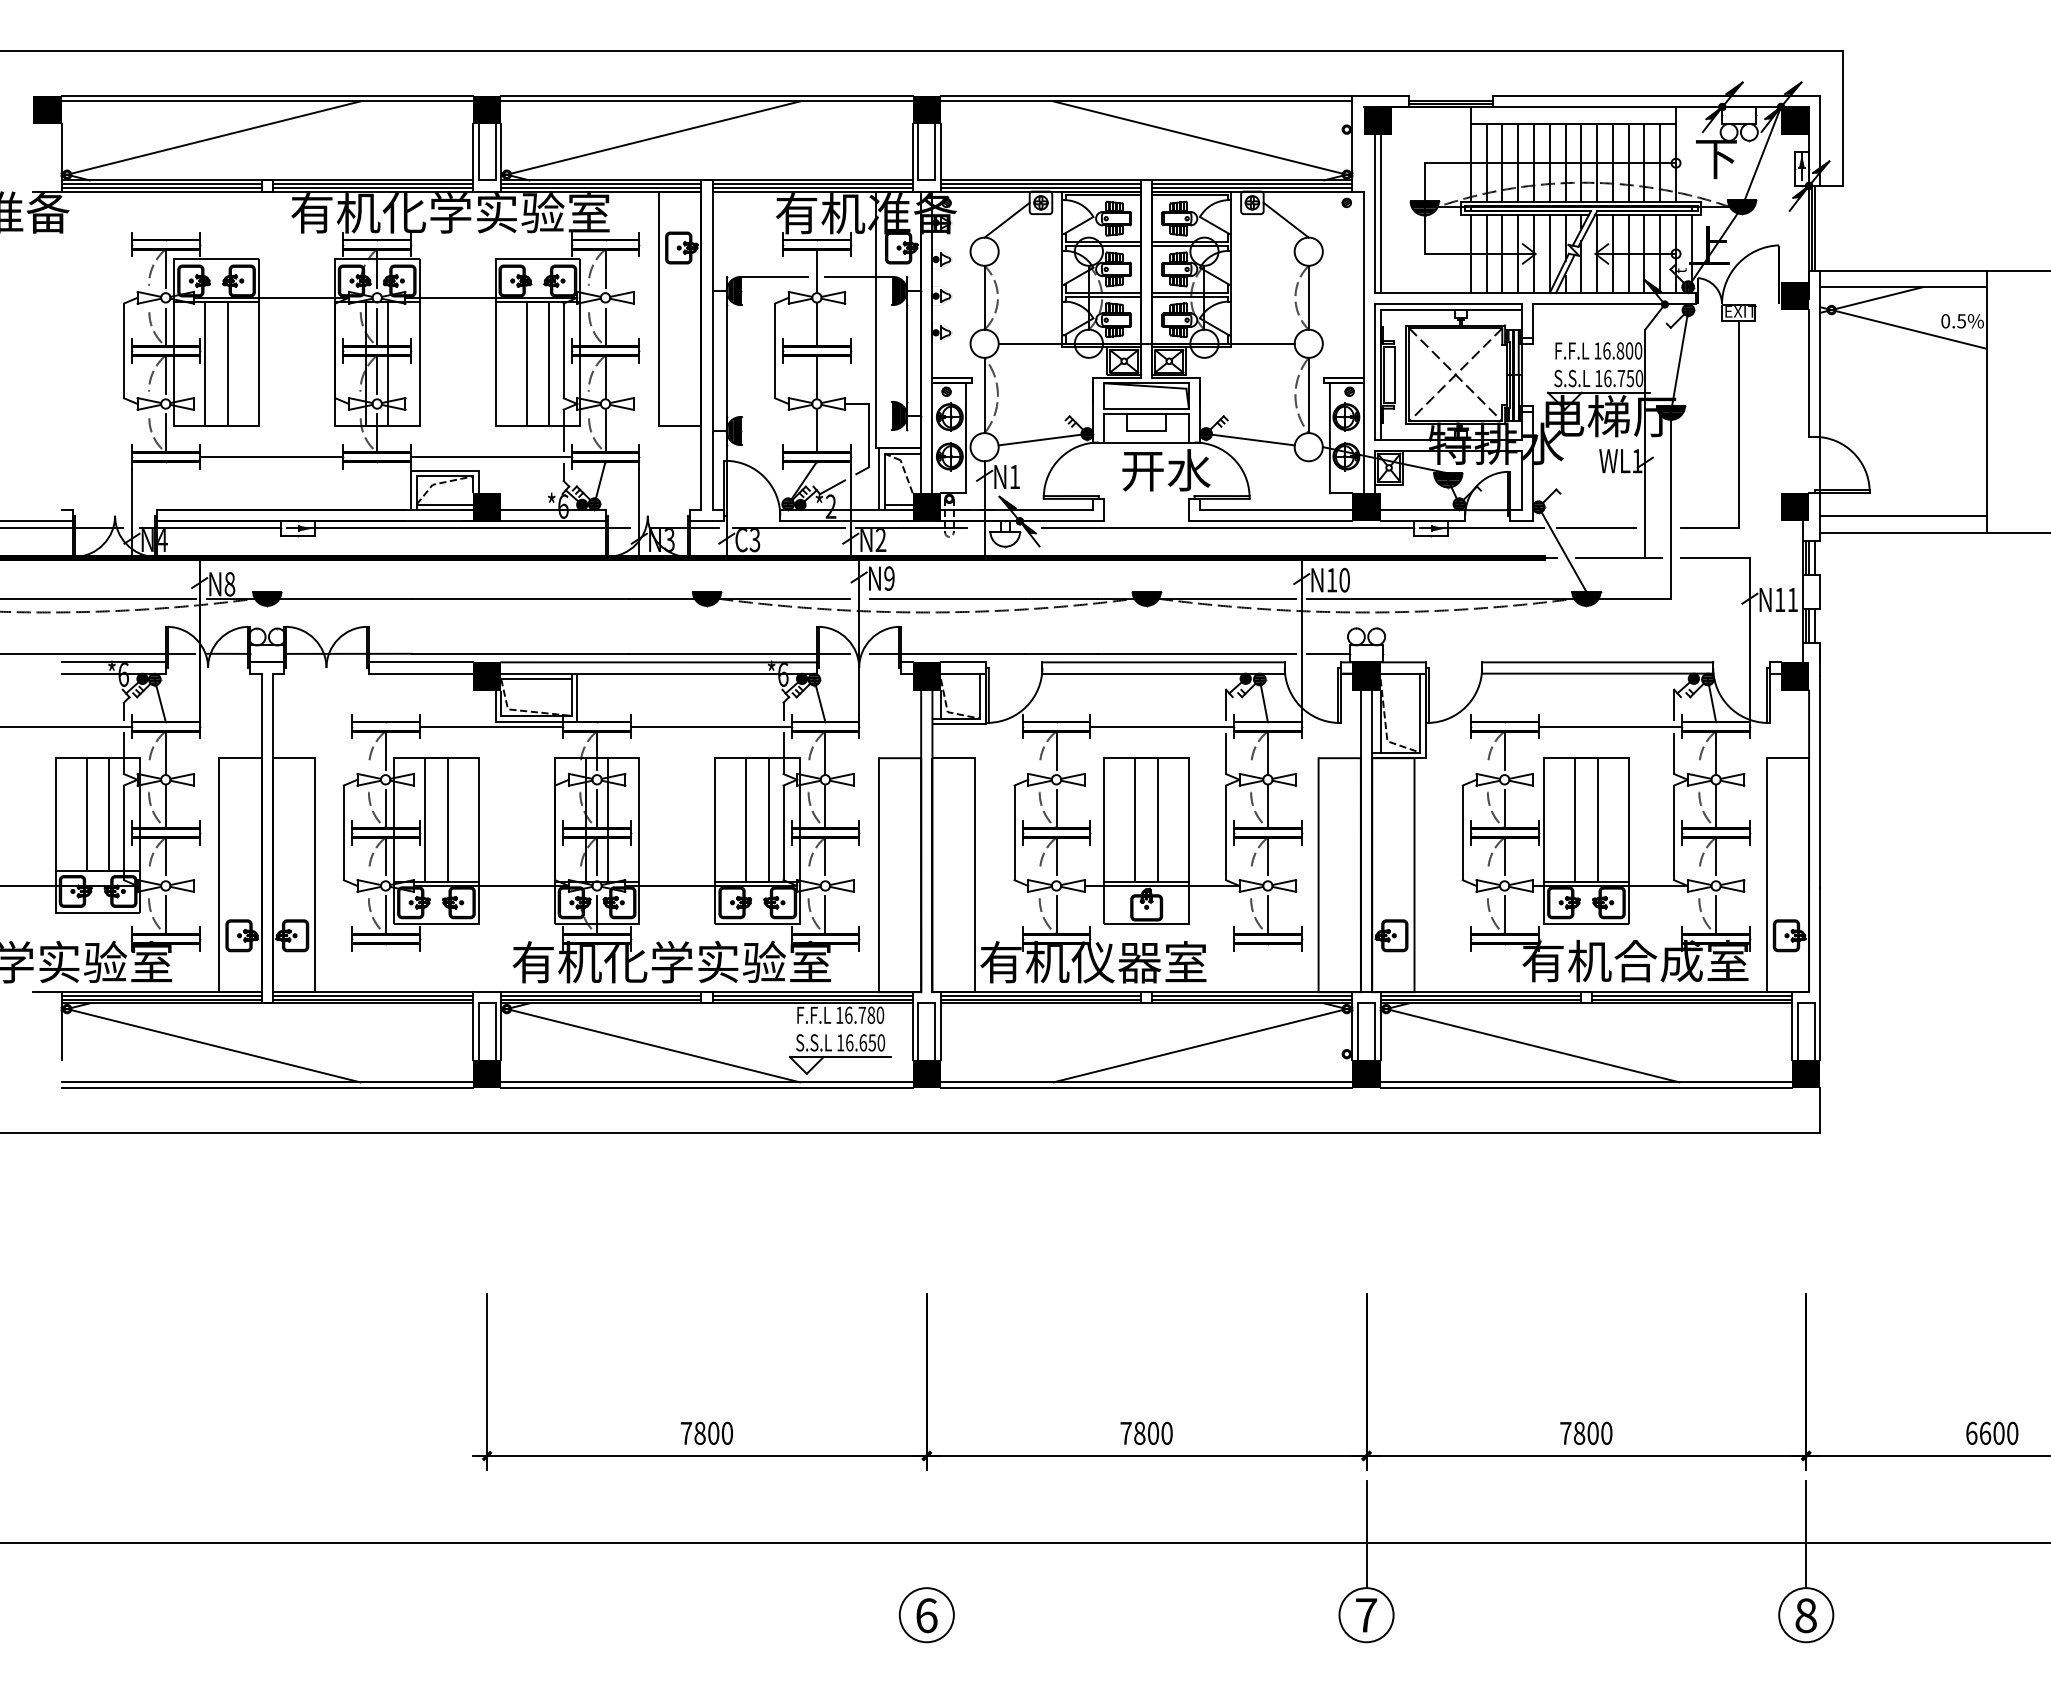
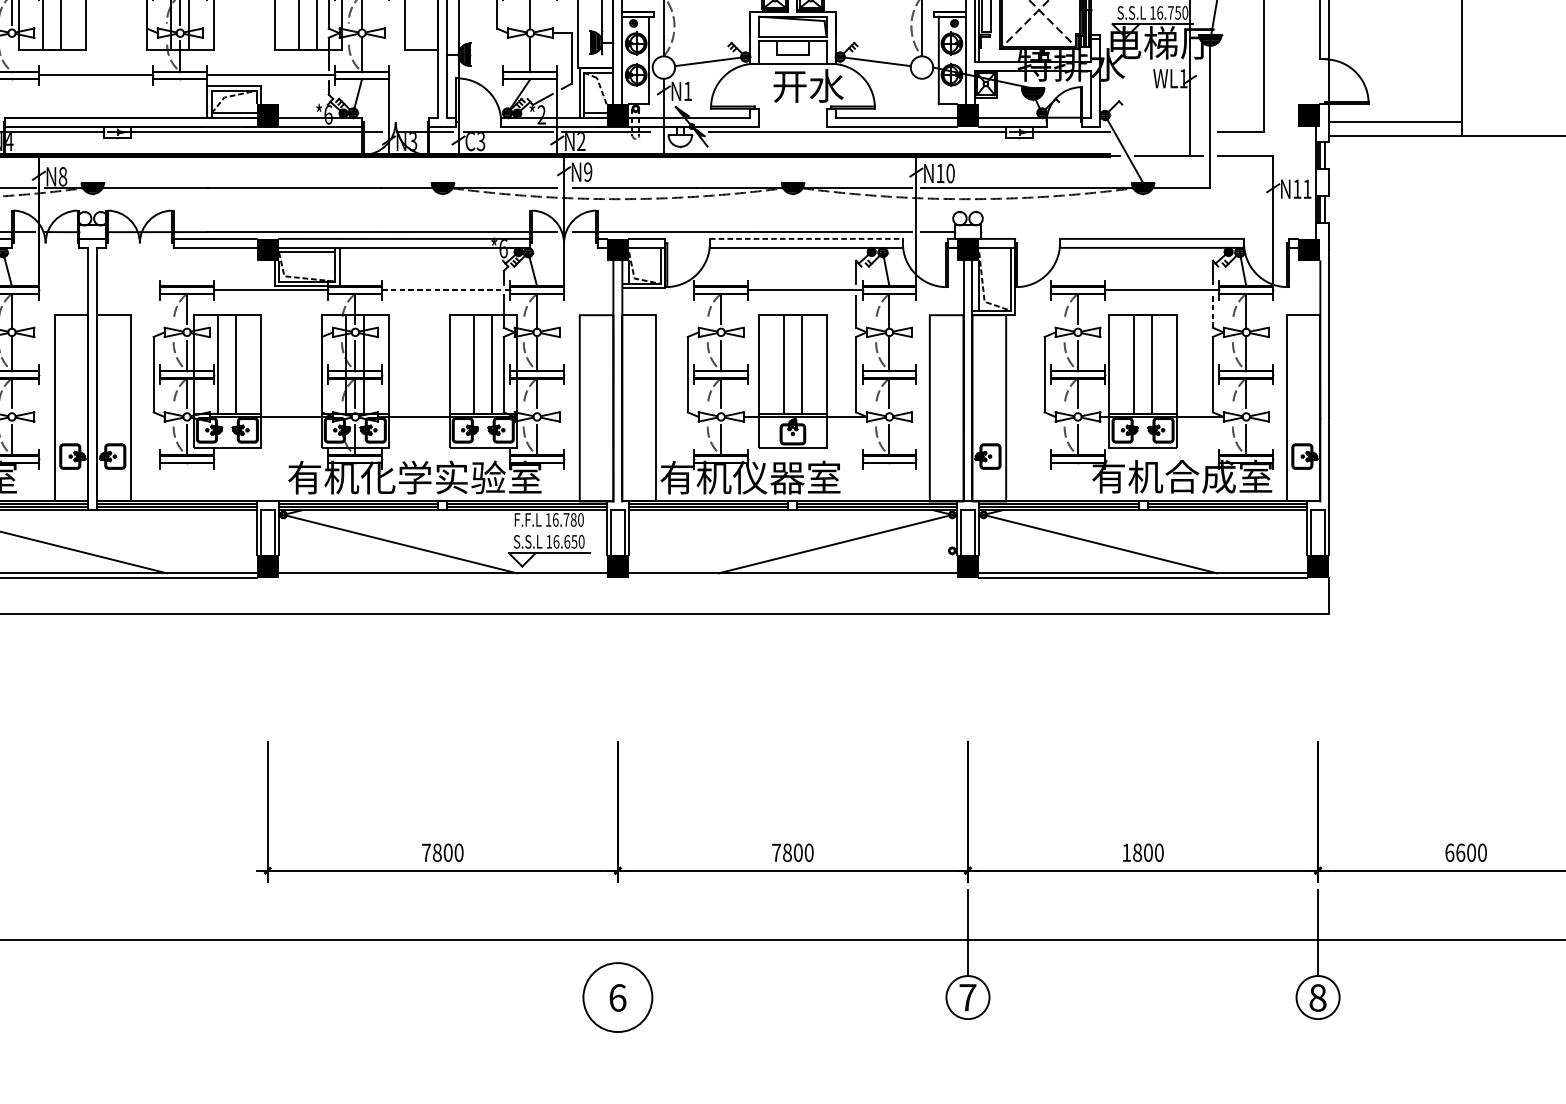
line: (165, 433) -> (11, 56), removed
line: (1595, 528) -> (1150, 132), removed
line: (1164, 662) -> (807, 239), solid -> dashed
line: (710, 726) -> (445, 289), solid -> dashed
line: (1674, 754) -> (1213, 312), solid -> dashed
line: (706, 1087) -> (442, 577), removed
line: (1146, 1087) -> (792, 577), removed
text: (1565, 1433) -> (1126, 852), 7800 -> 1800
circle: (926, 1615) -> (617, 997), size x1.6

